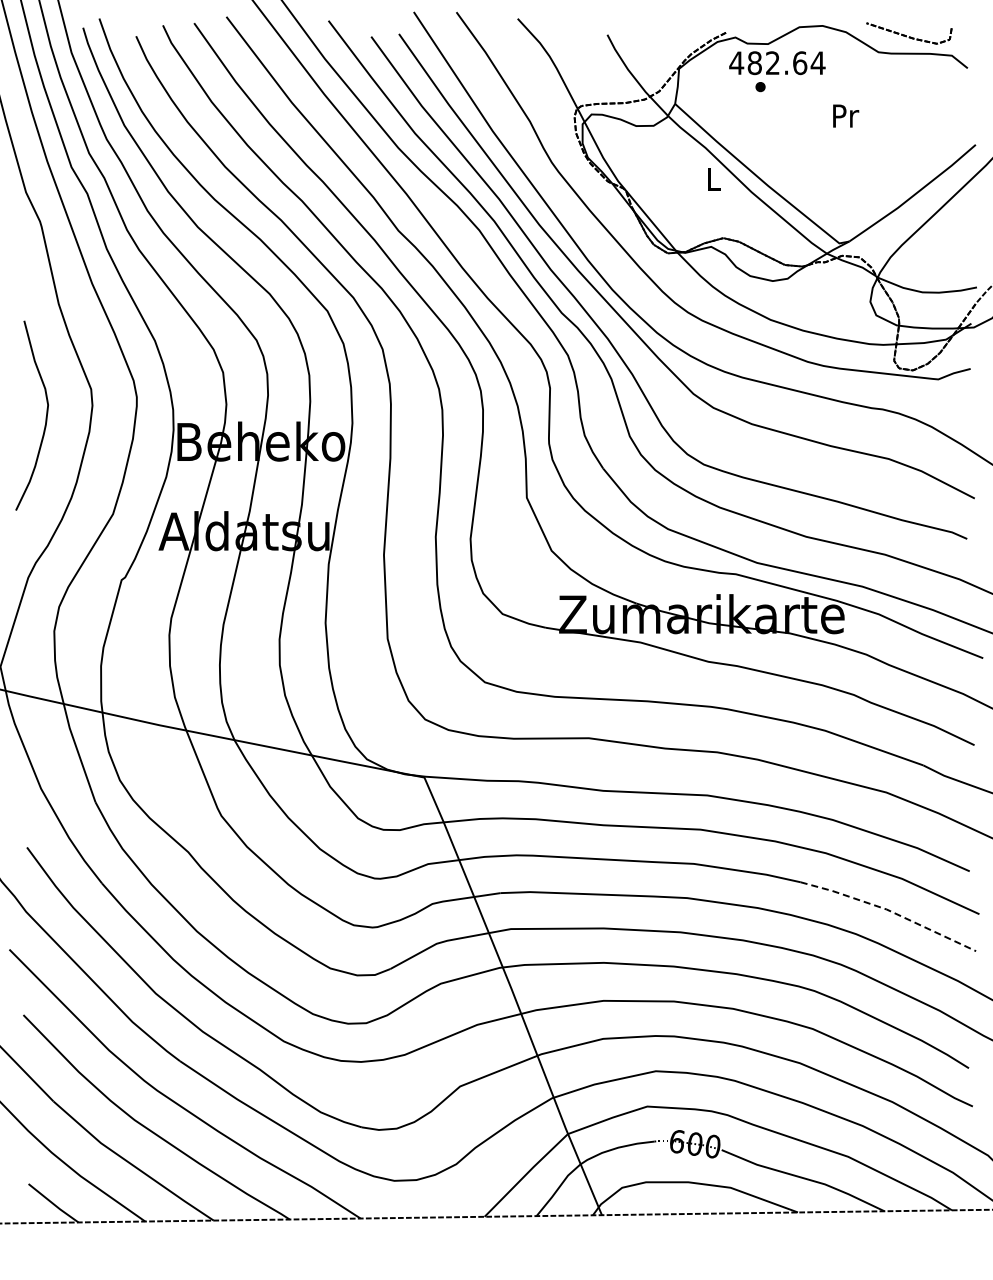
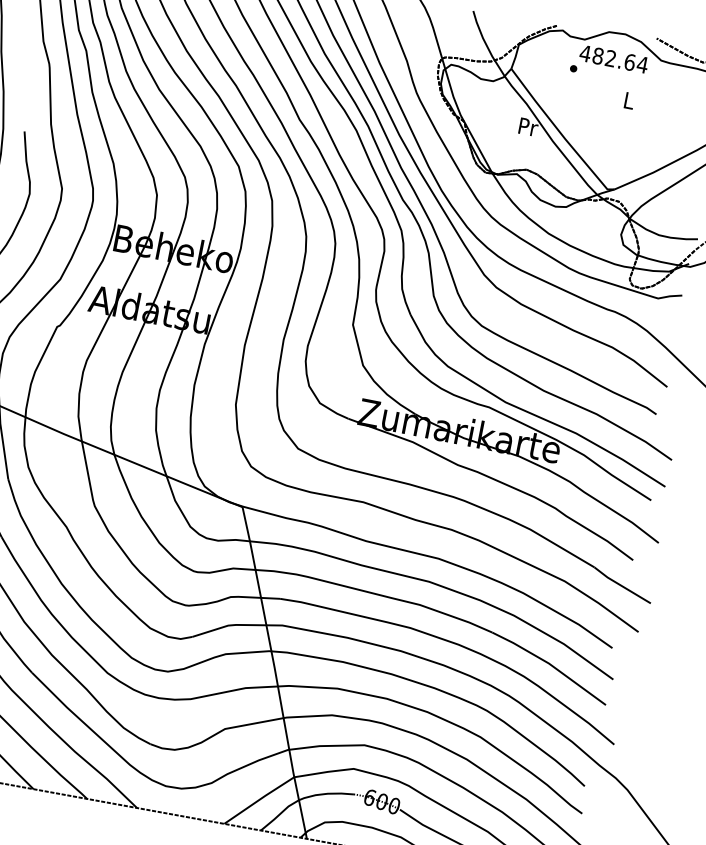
text: (777, 63) -> (614, 59), moved
text: (846, 115) -> (630, 100), Pr -> L
text: (714, 178) -> (528, 126), L -> Pr
line: (889, 910) -> (550, 664), dashed -> solid

